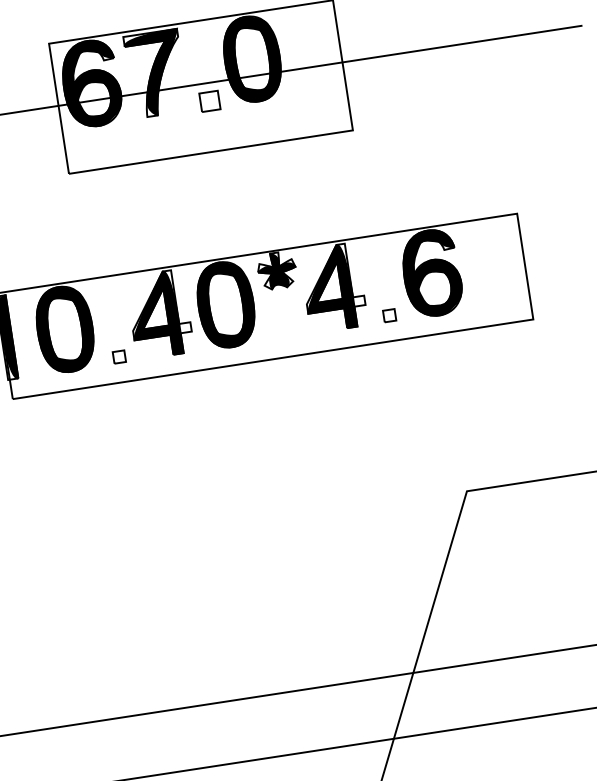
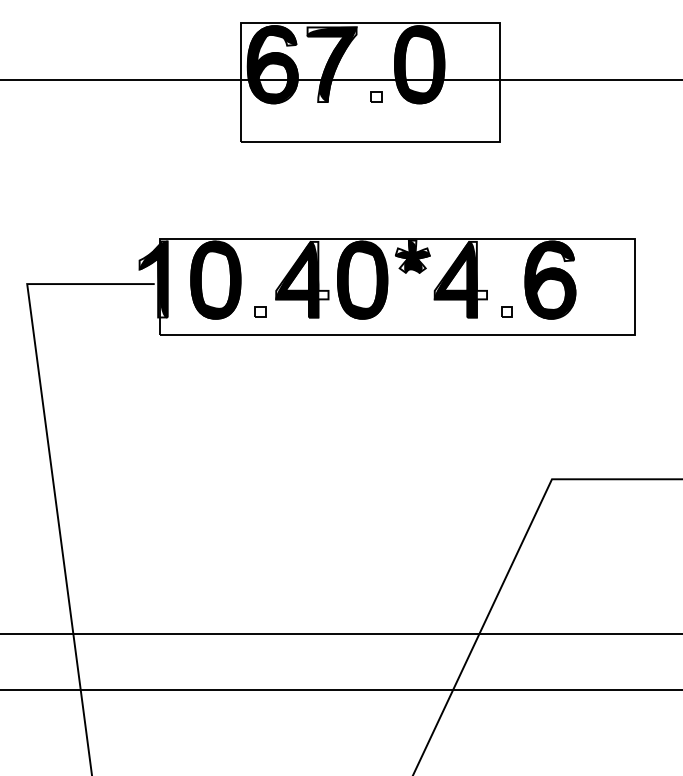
part: (210, 101) -> (376, 96), size x0.62

